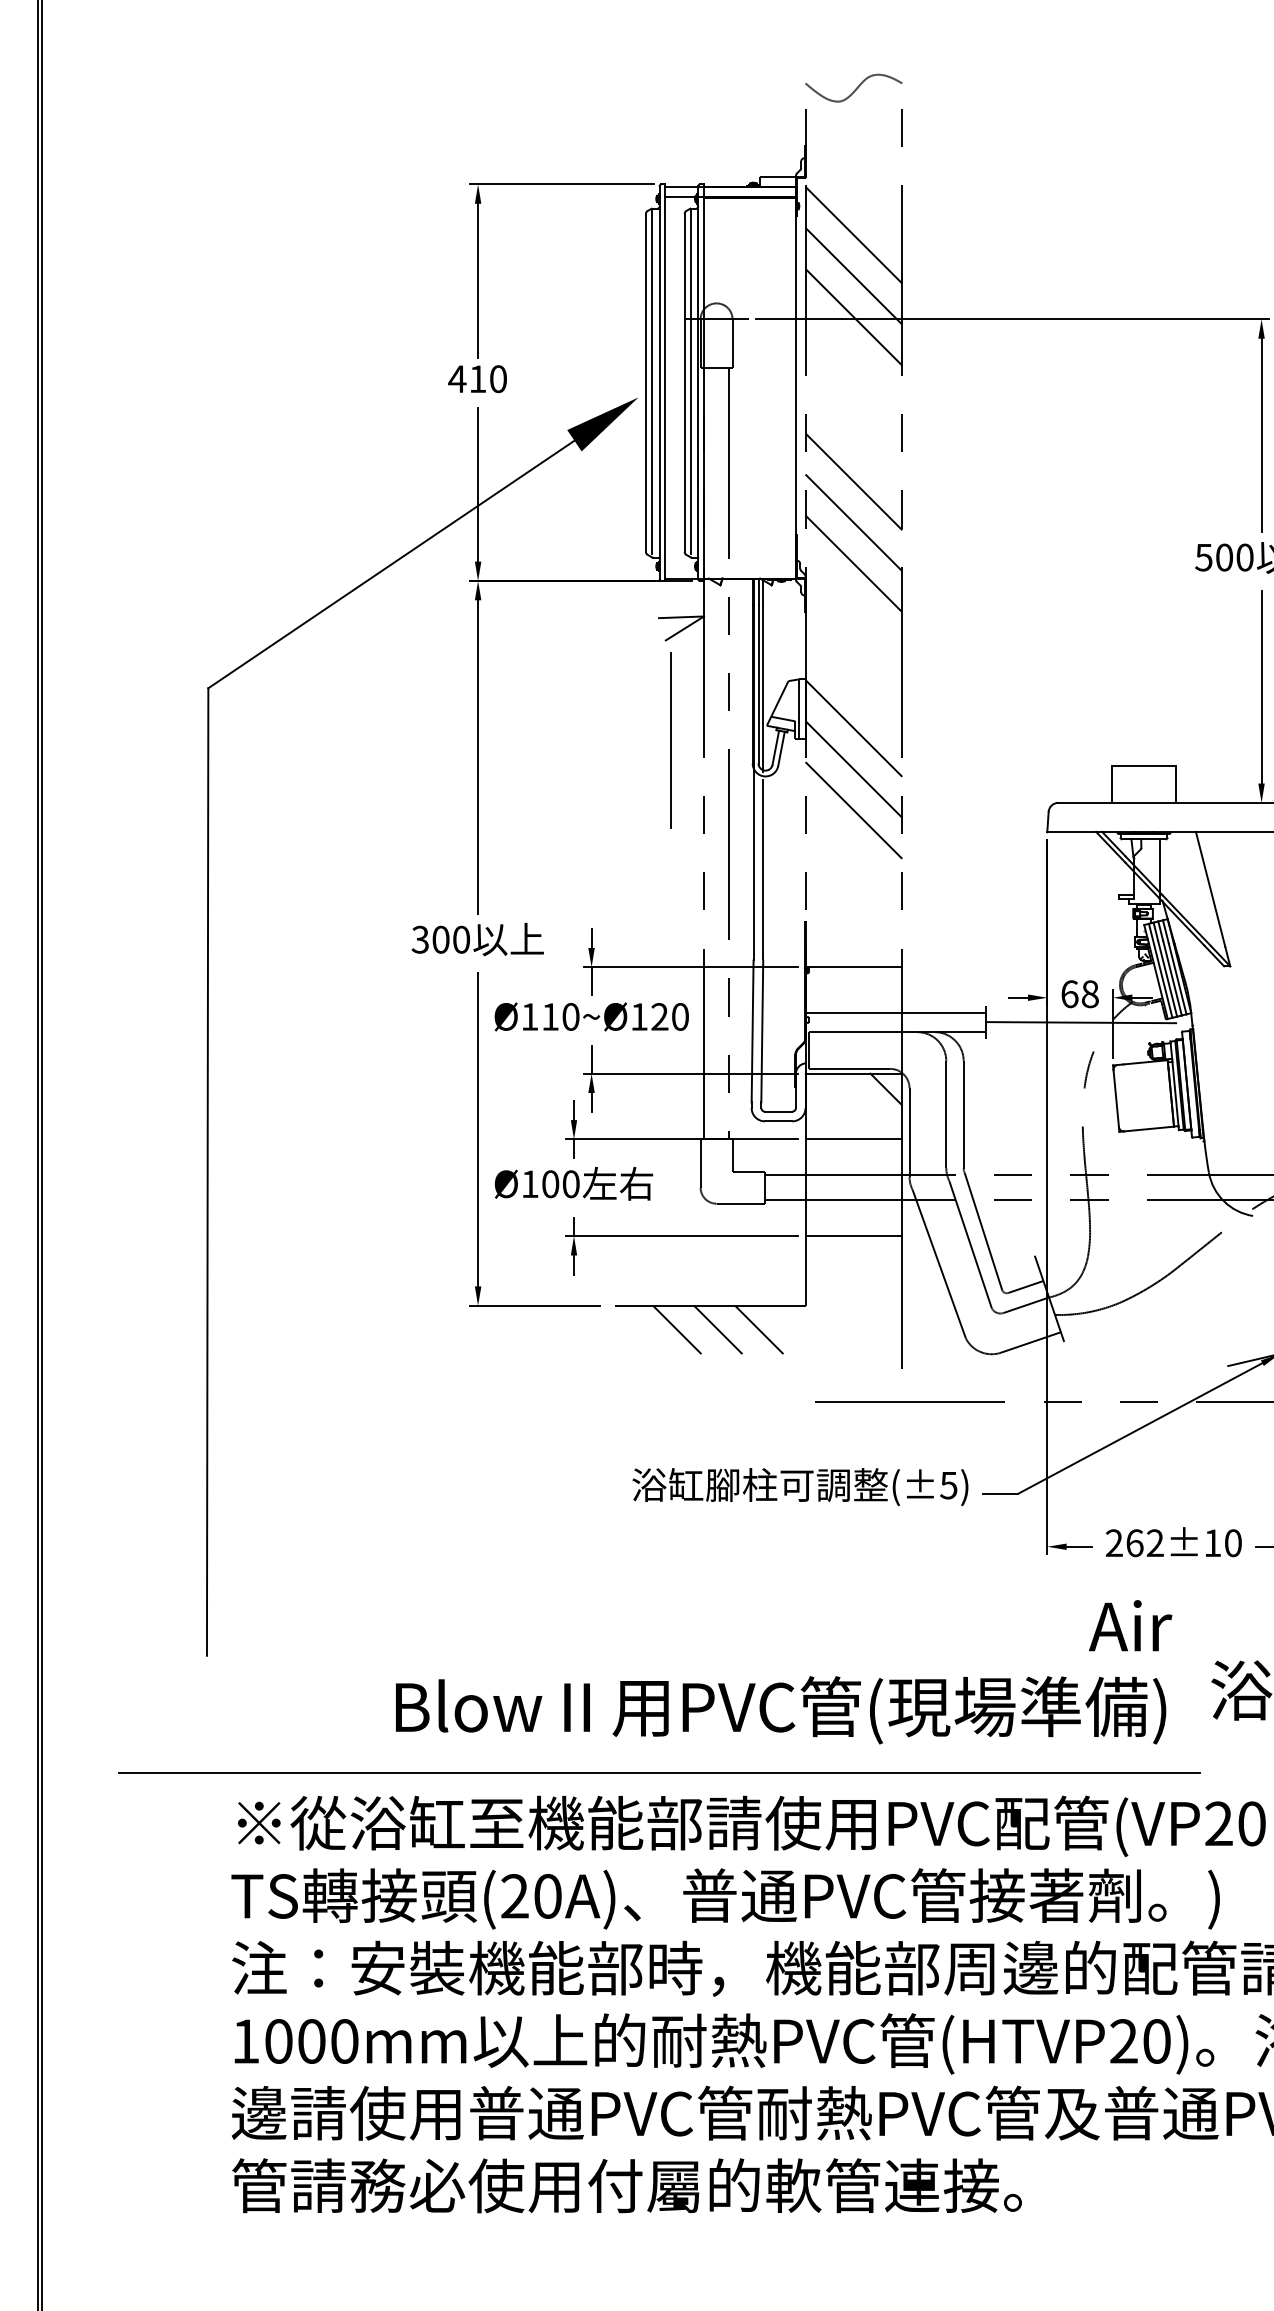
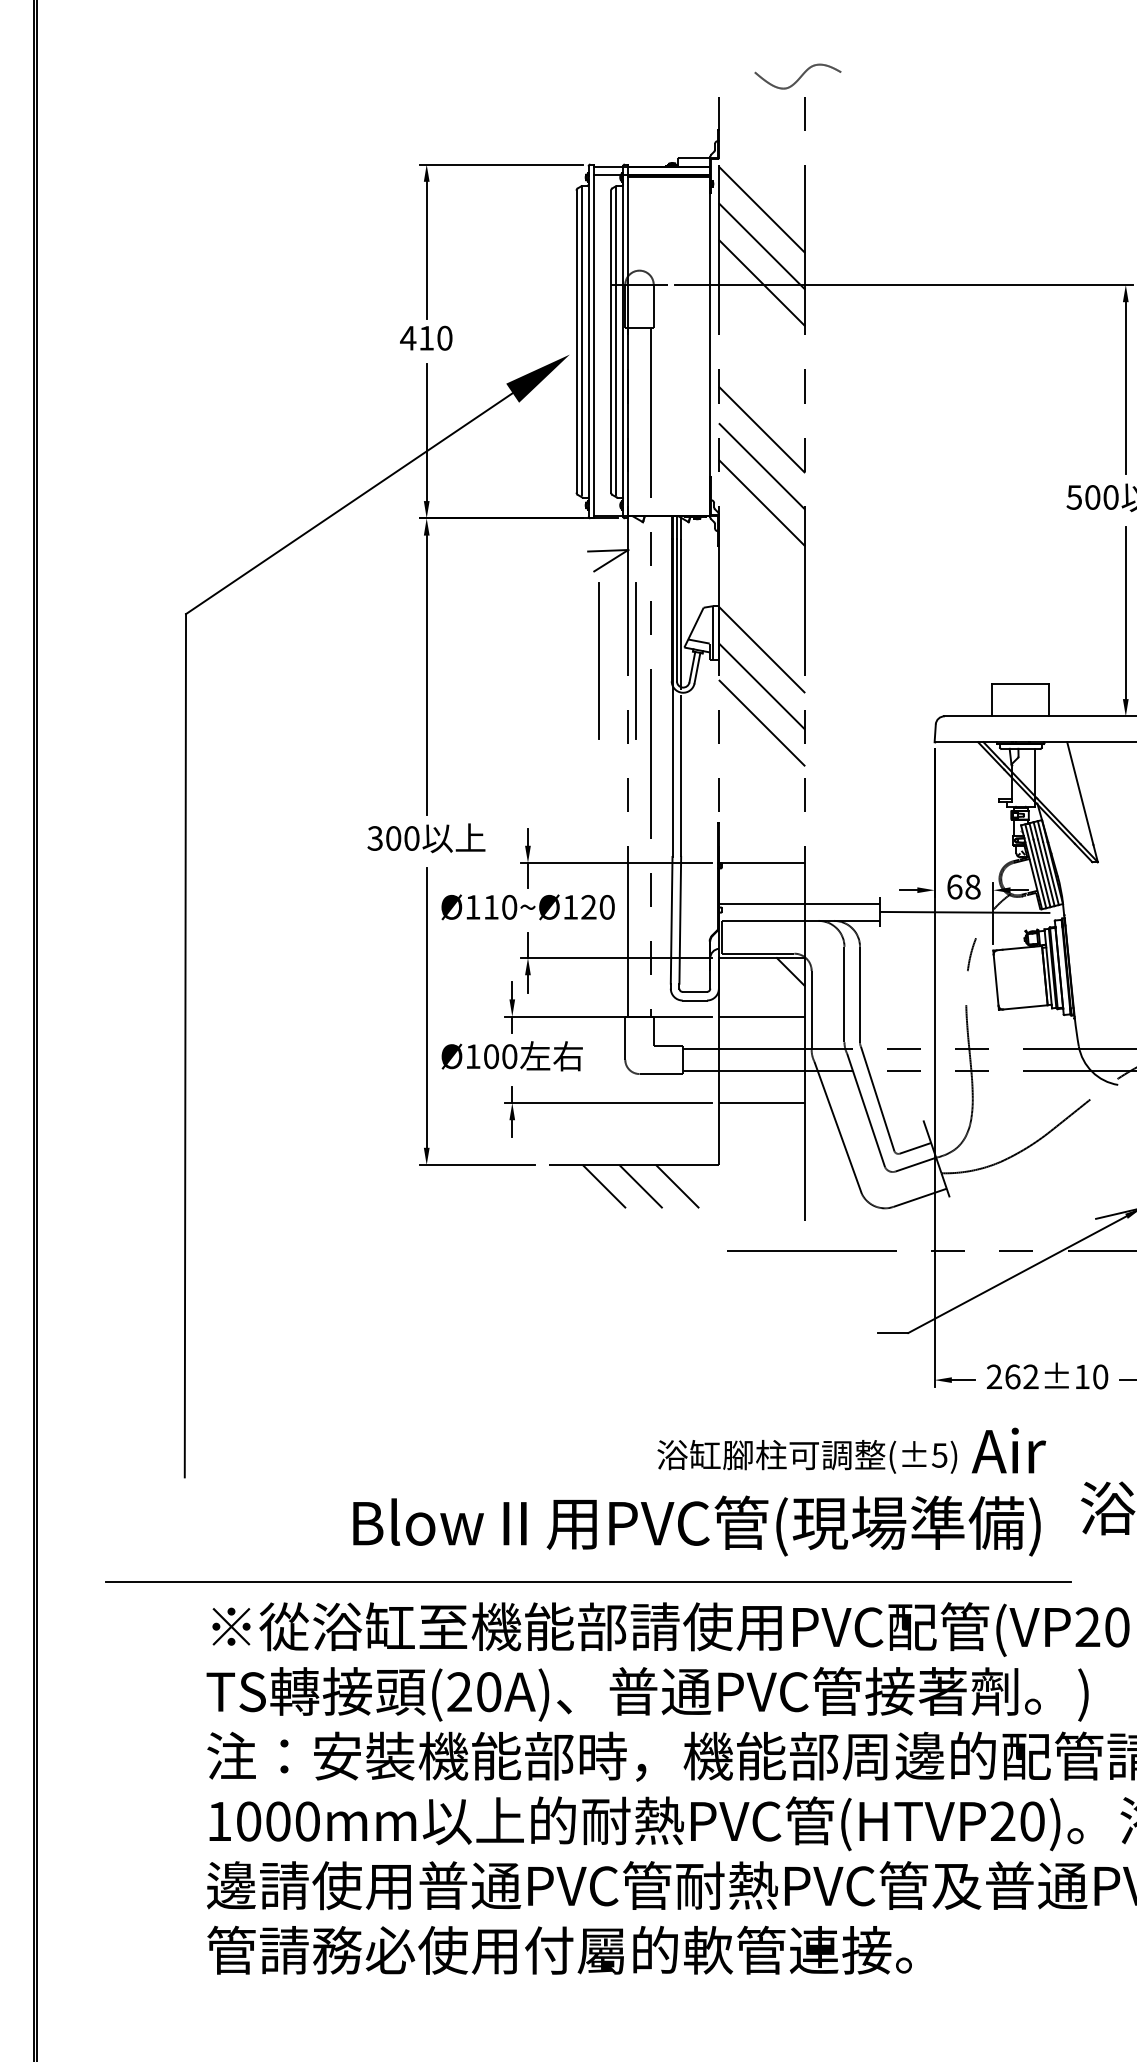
curve: (855, 88) -> (799, 76), moved
line: (712, 740) -> (635, 660), added
text: (800, 1486) -> (807, 1456), moved

